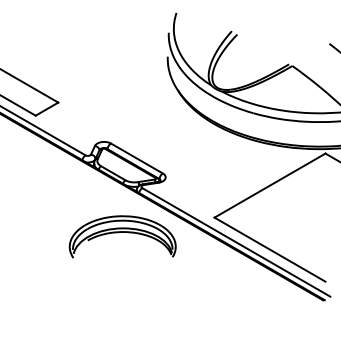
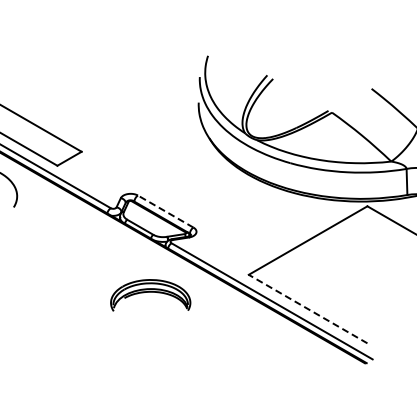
line: (136, 158) -> (165, 211), solid -> dashed
part: (122, 236) -> (150, 295), size x0.7
line: (270, 250) -> (308, 309), solid -> dashed

